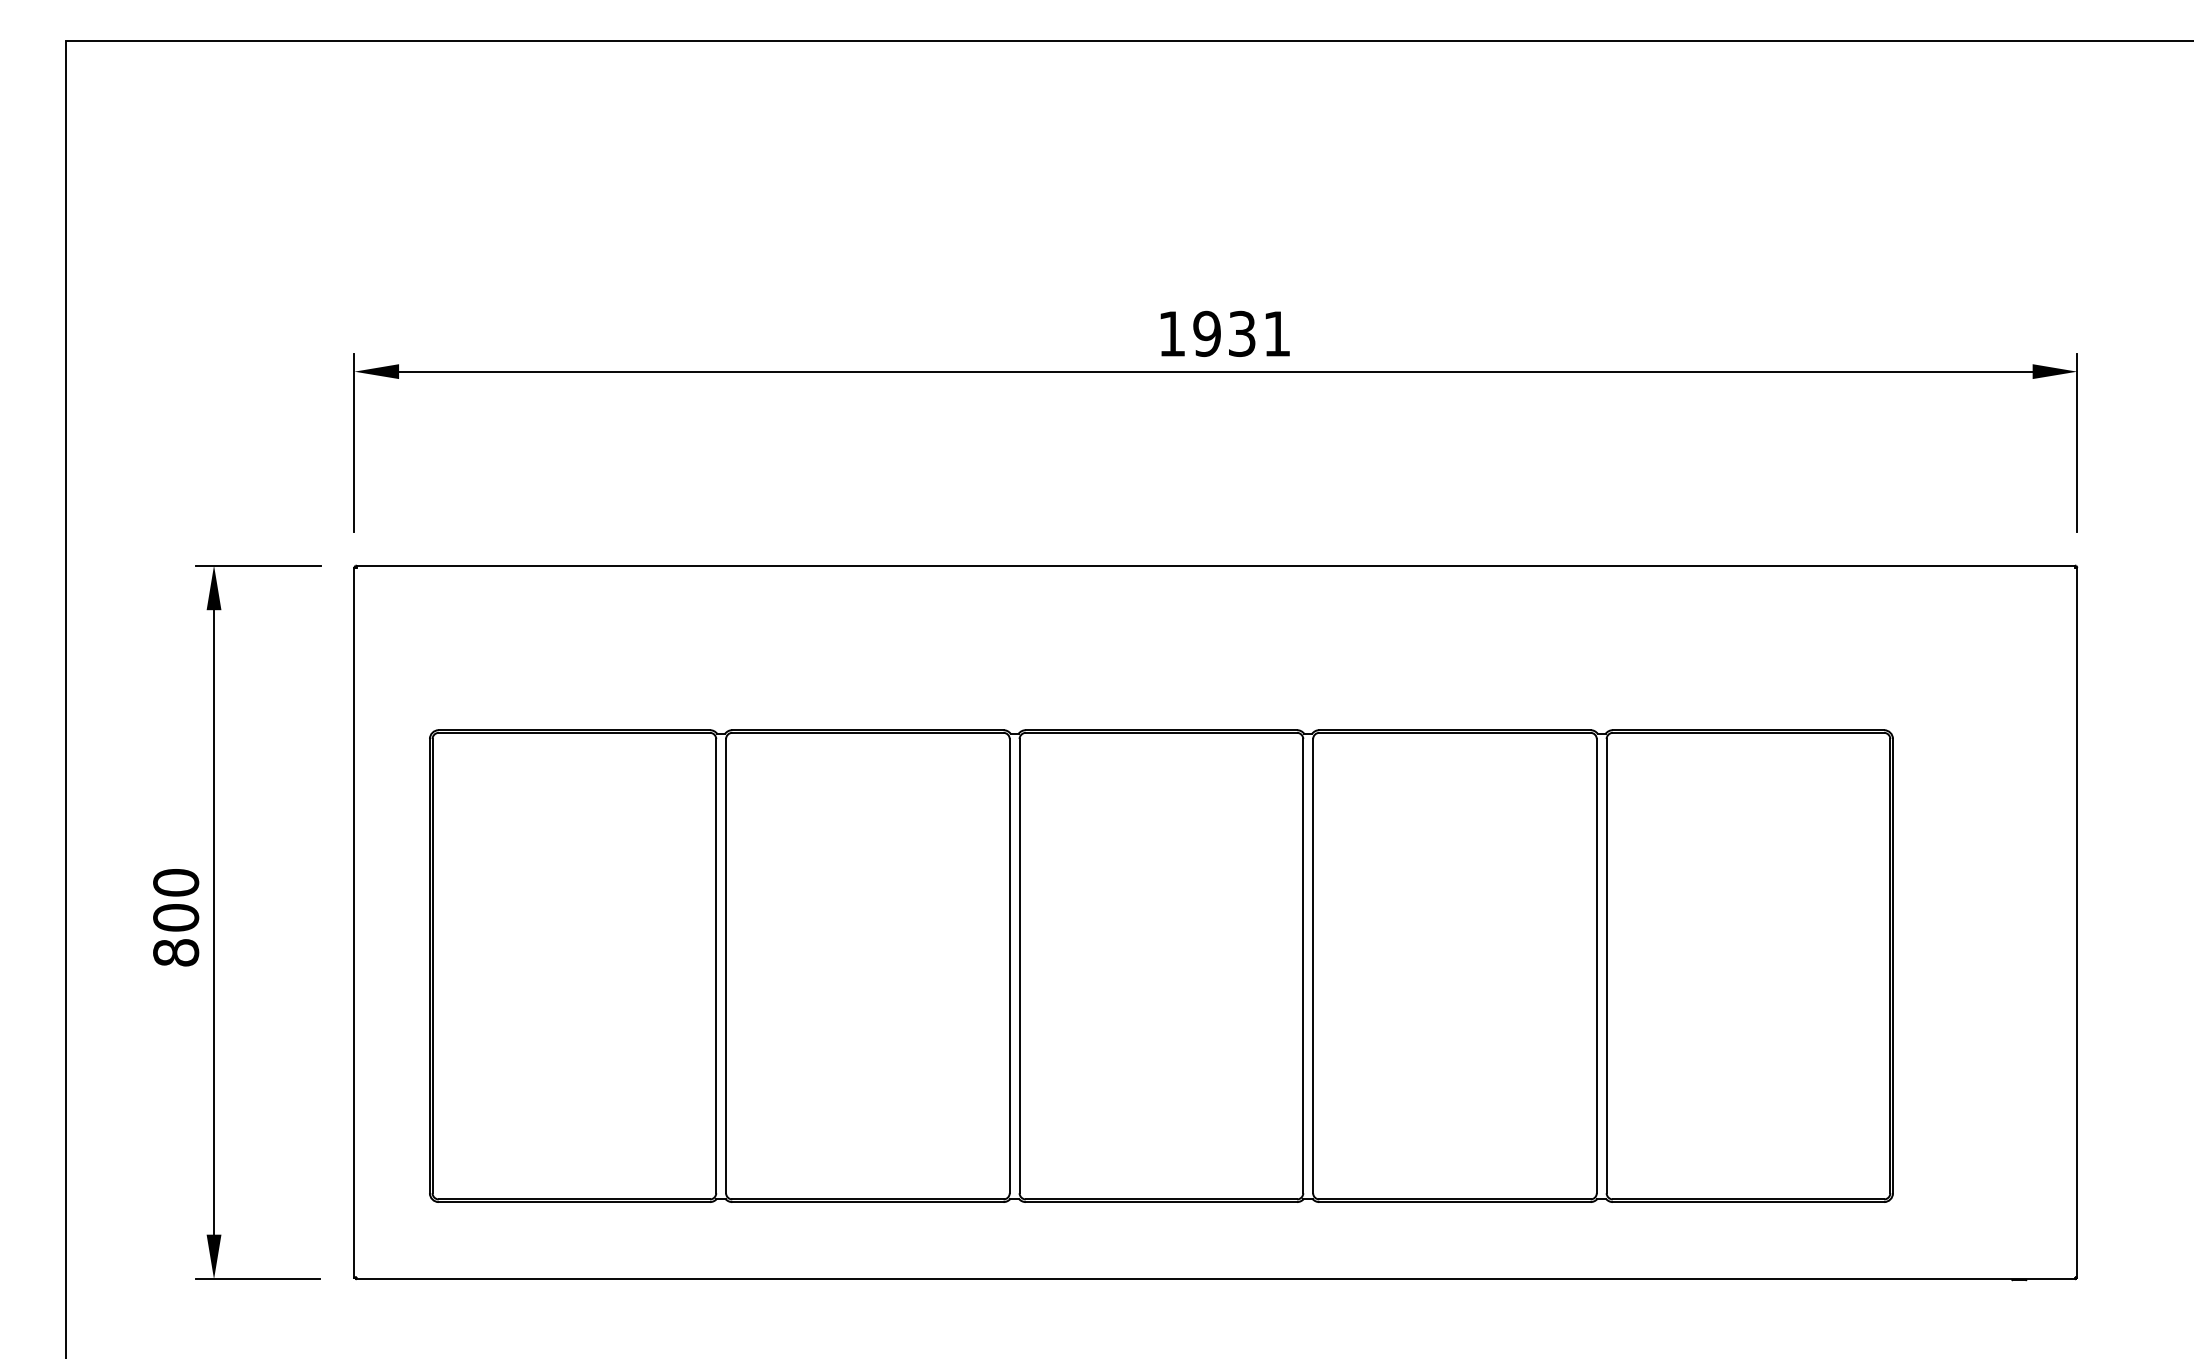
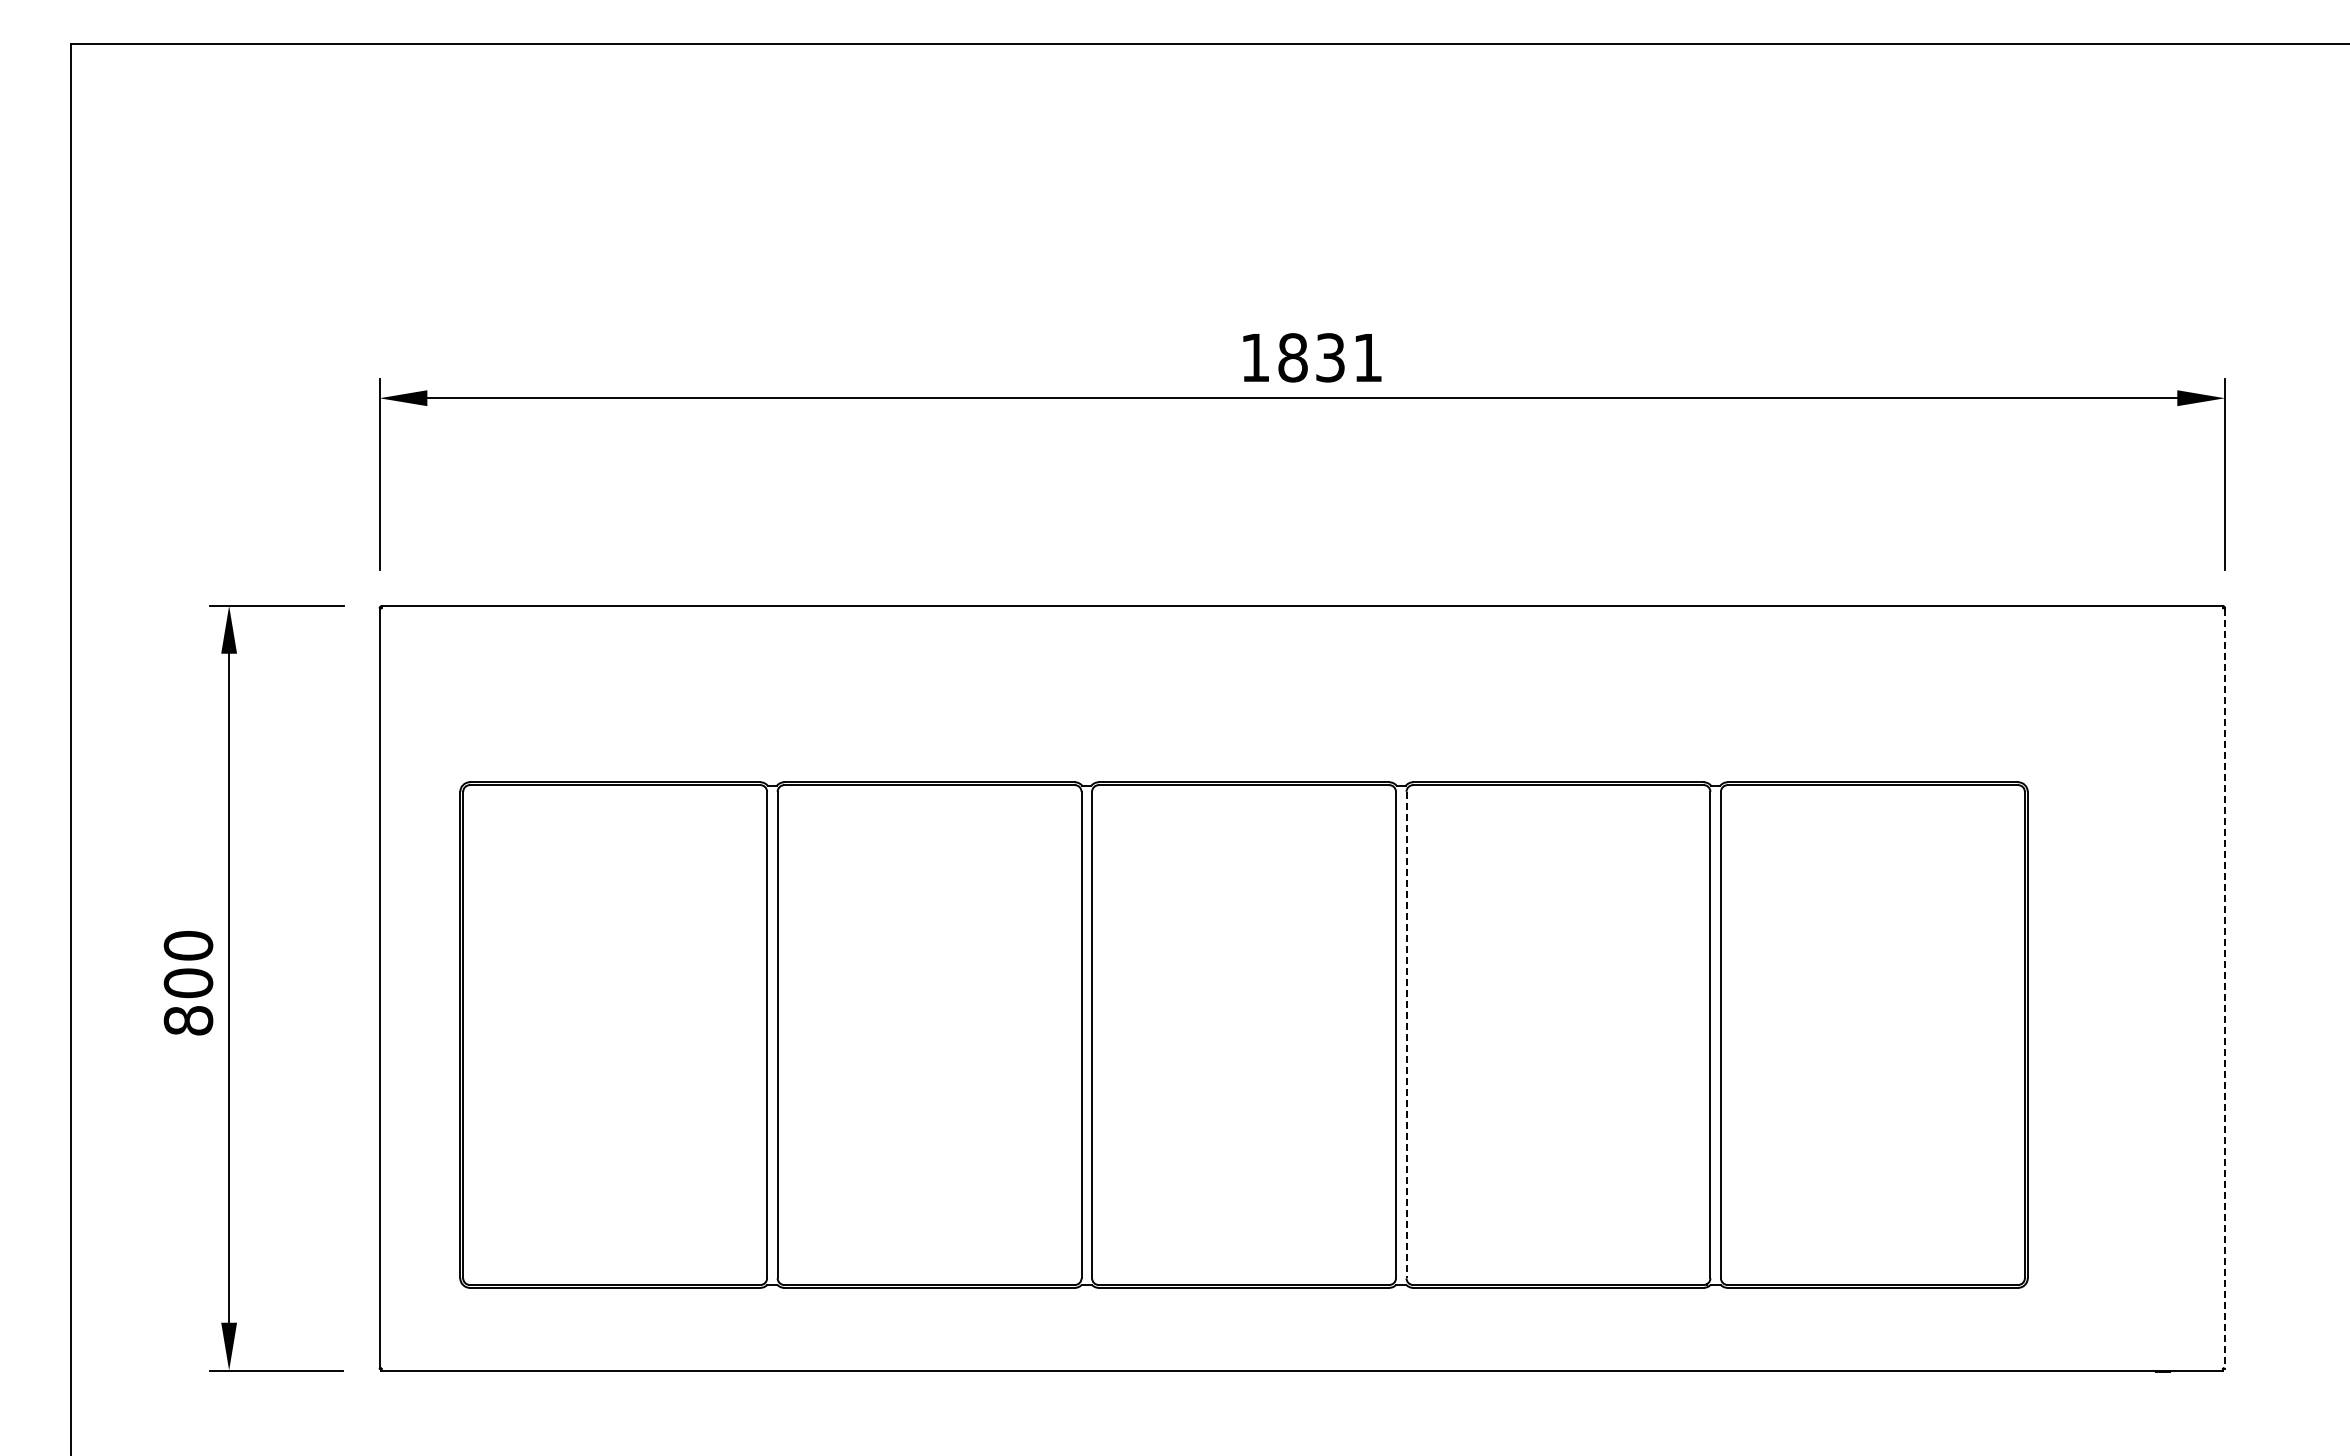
text: (1206, 333) -> (1292, 357), 1931 -> 1831
line: (2077, 923) -> (2225, 989), solid -> dashed
line: (1313, 966) -> (1406, 1035), solid -> dashed

